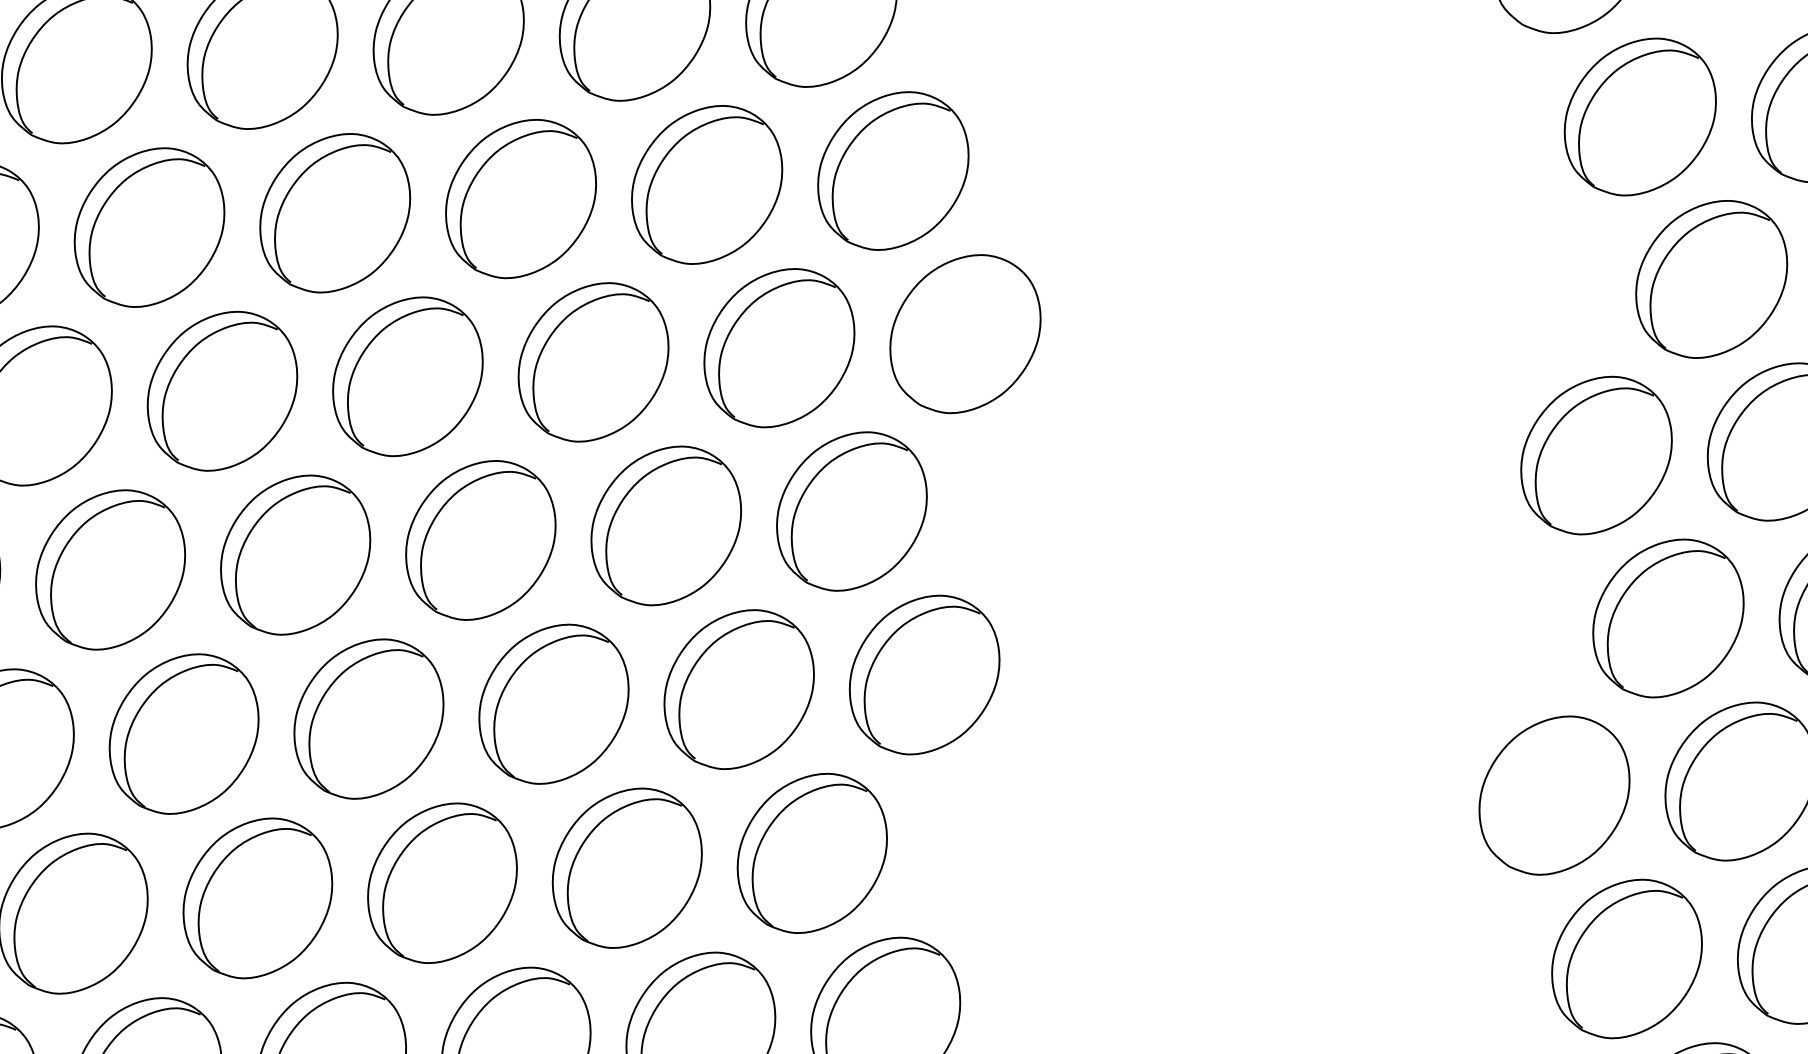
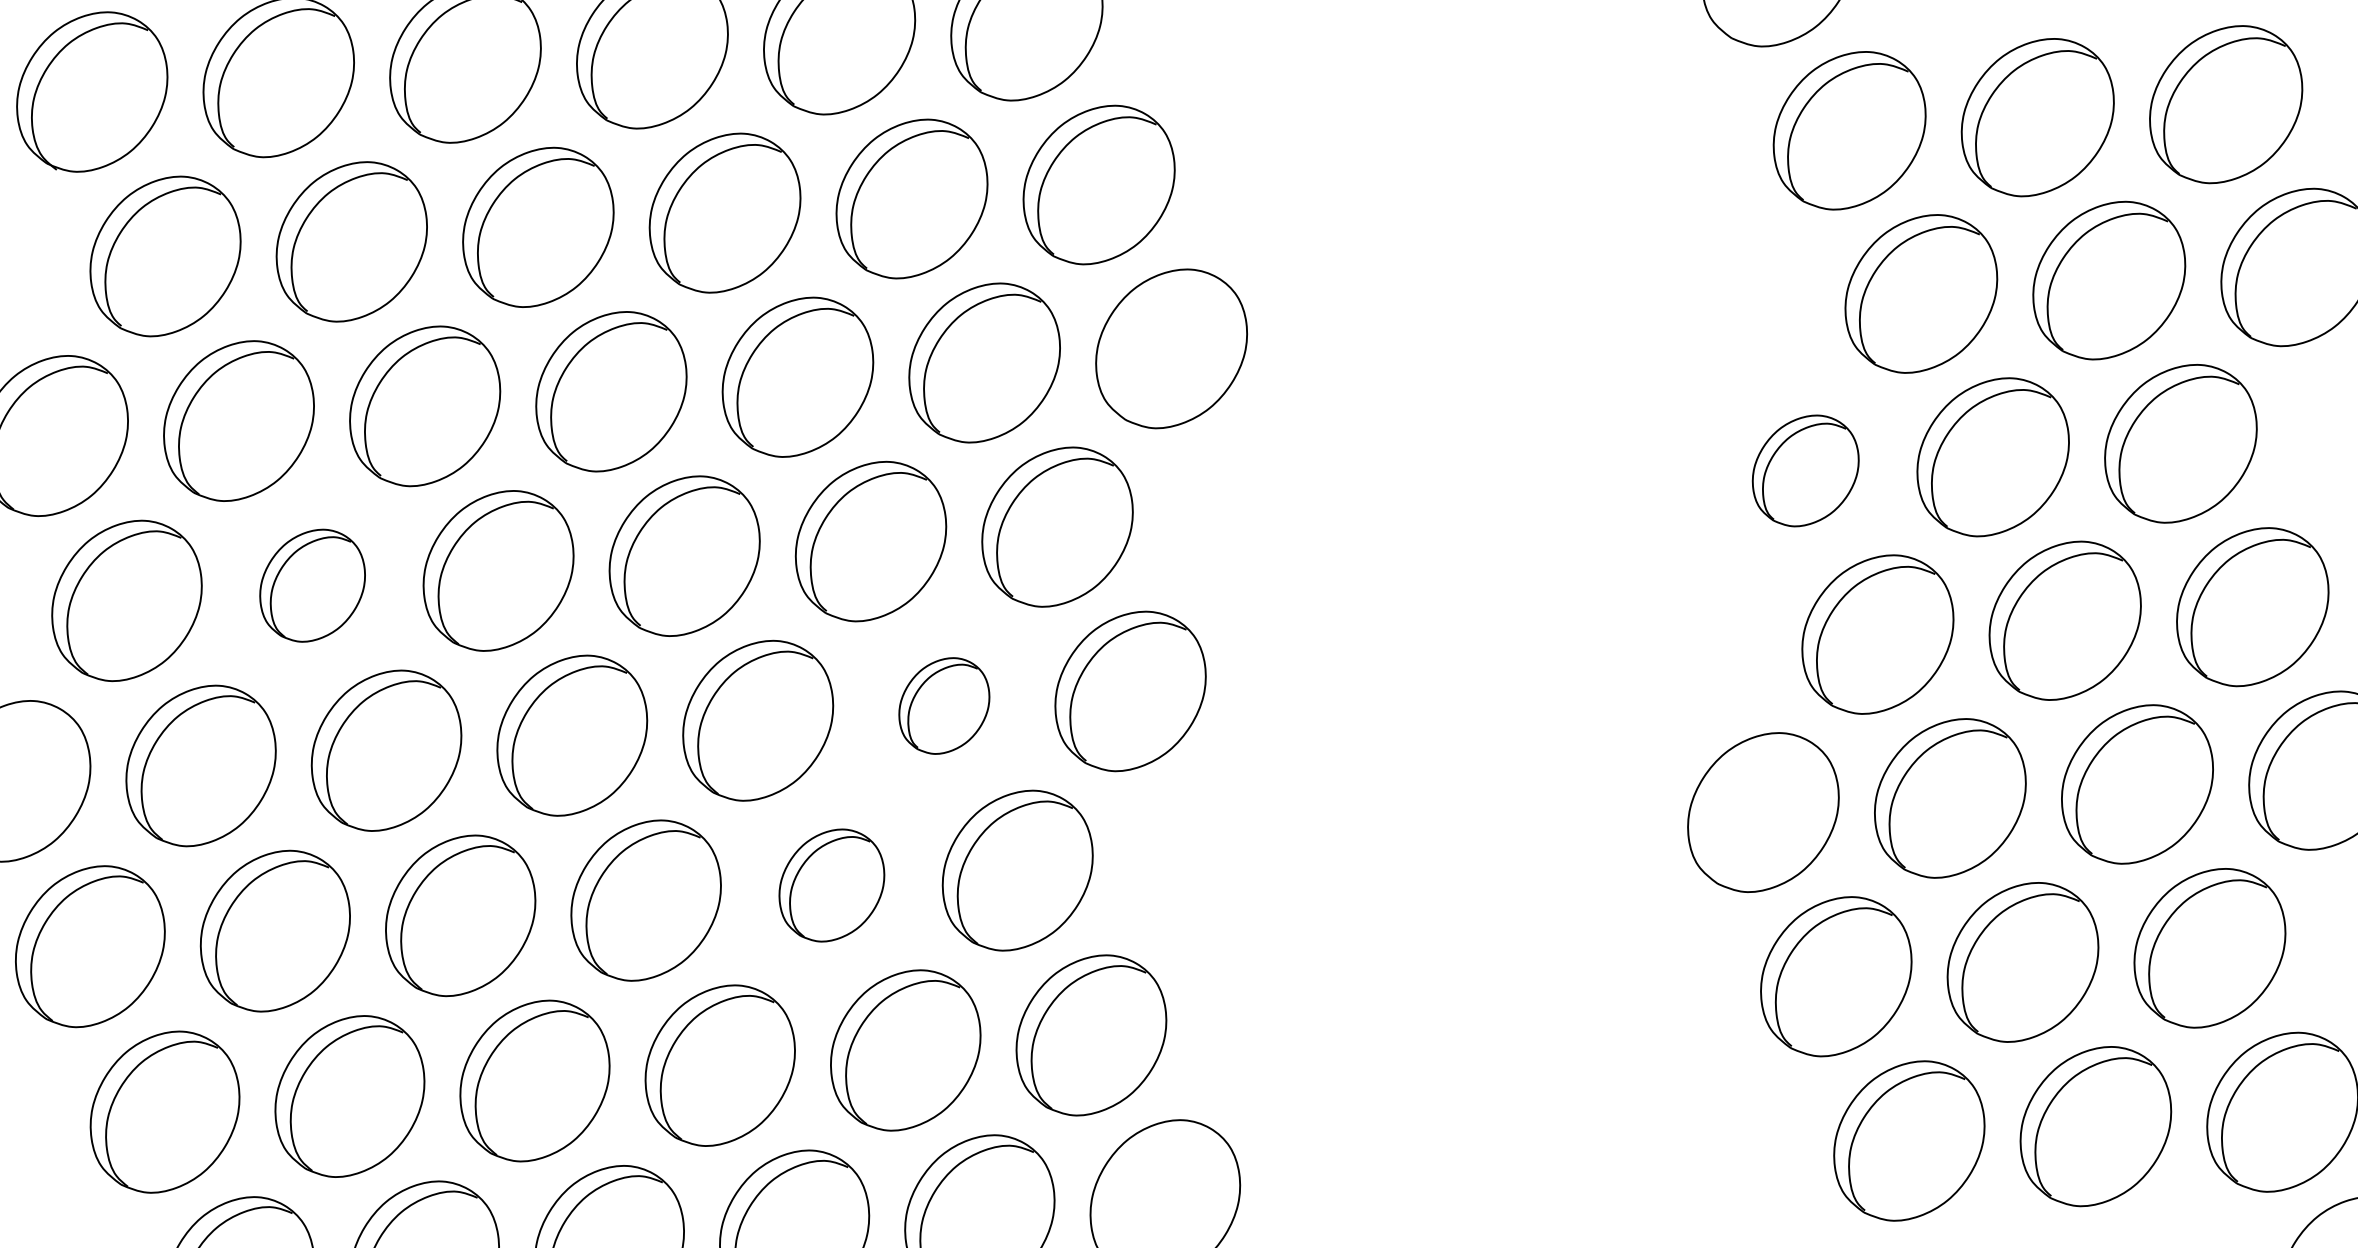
part: (1596, 455) -> (1805, 470), size x0.7
part: (110, 569) -> (312, 585), size x0.7
part: (739, 689) -> (944, 705), size x0.6
part: (626, 868) -> (831, 885), size x0.7

